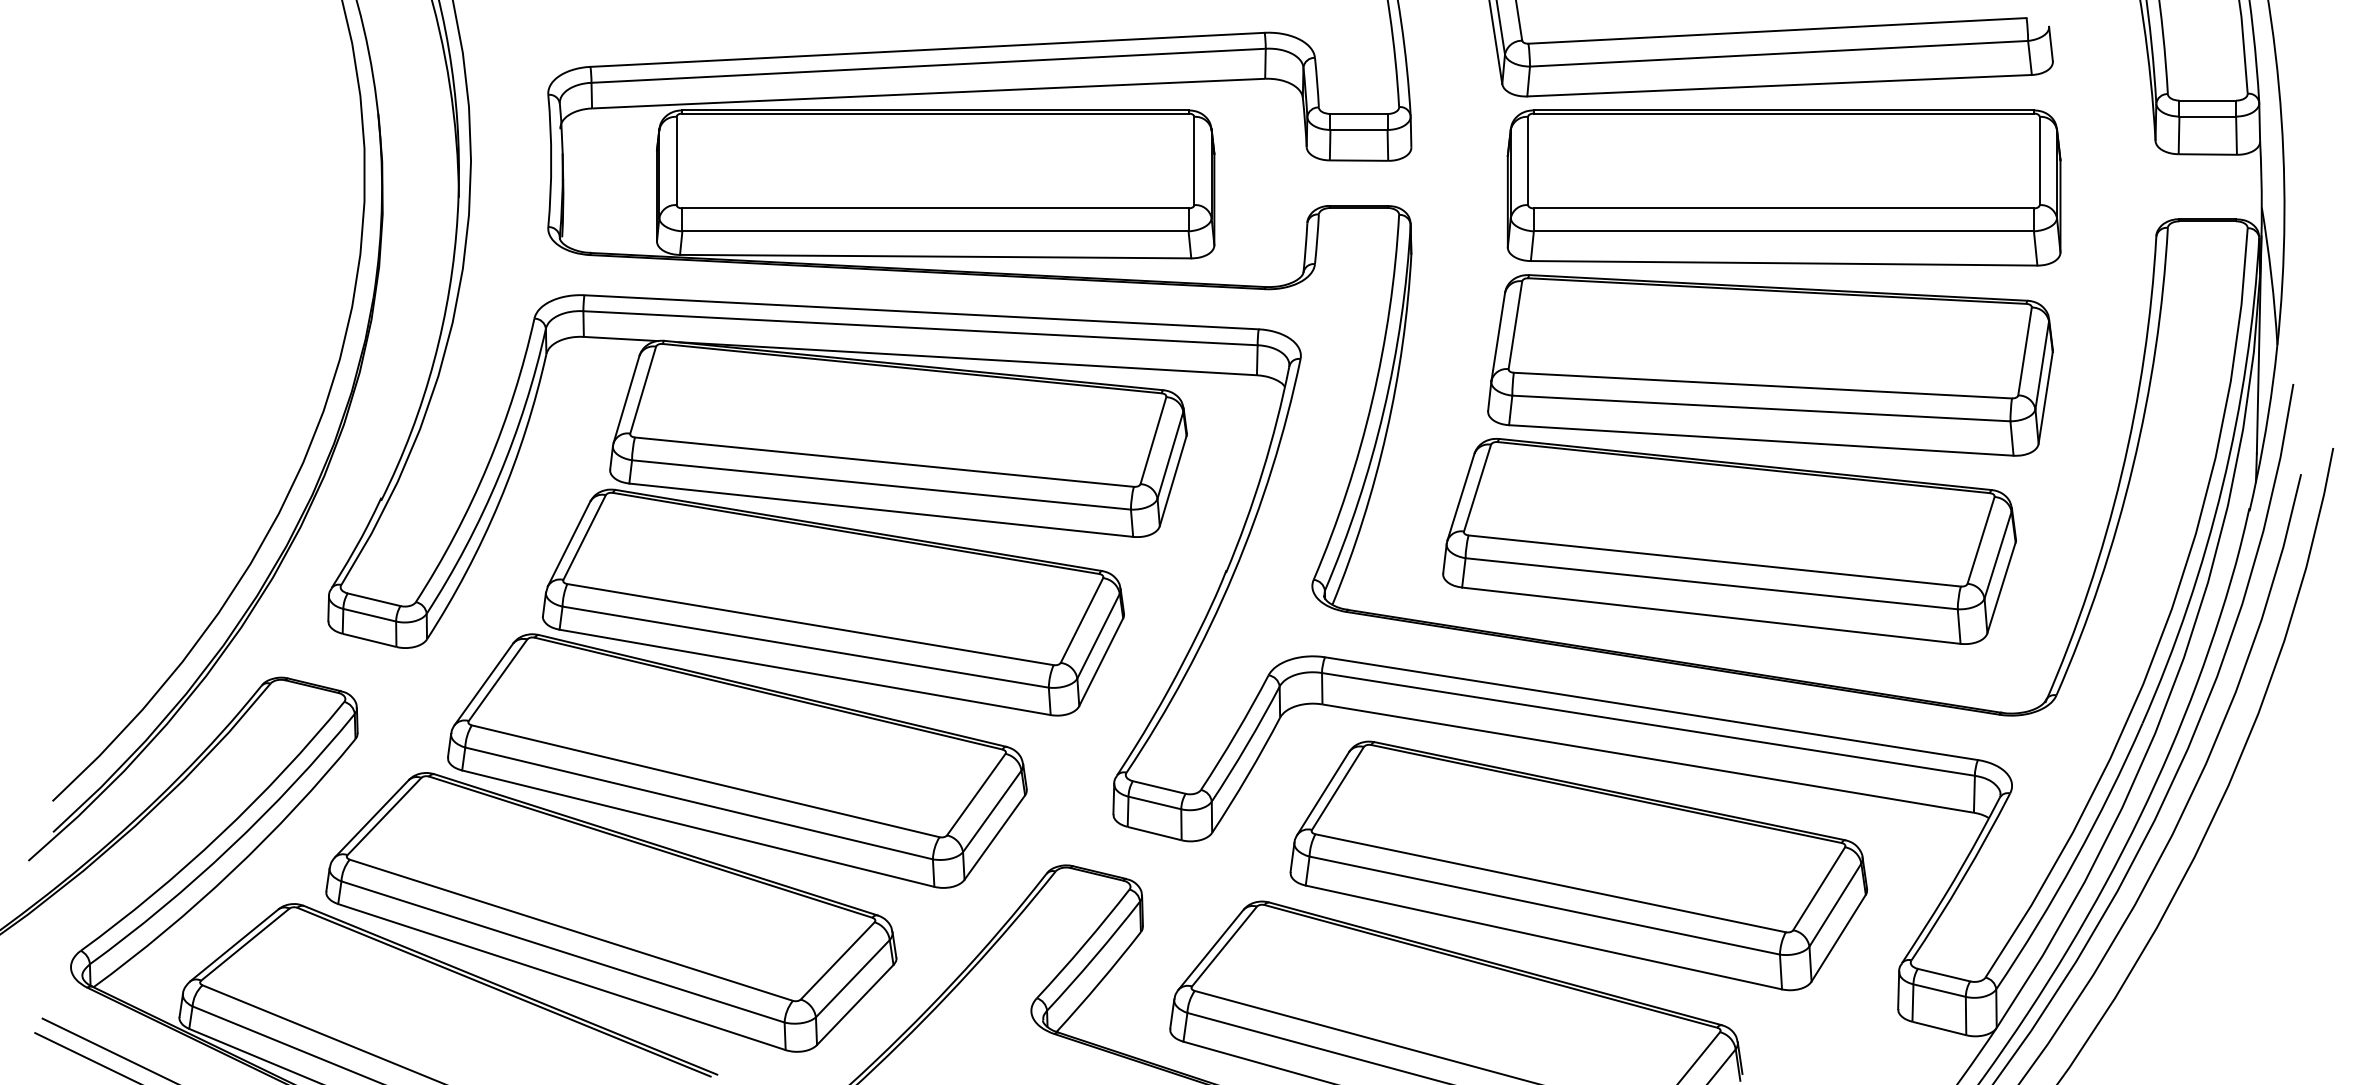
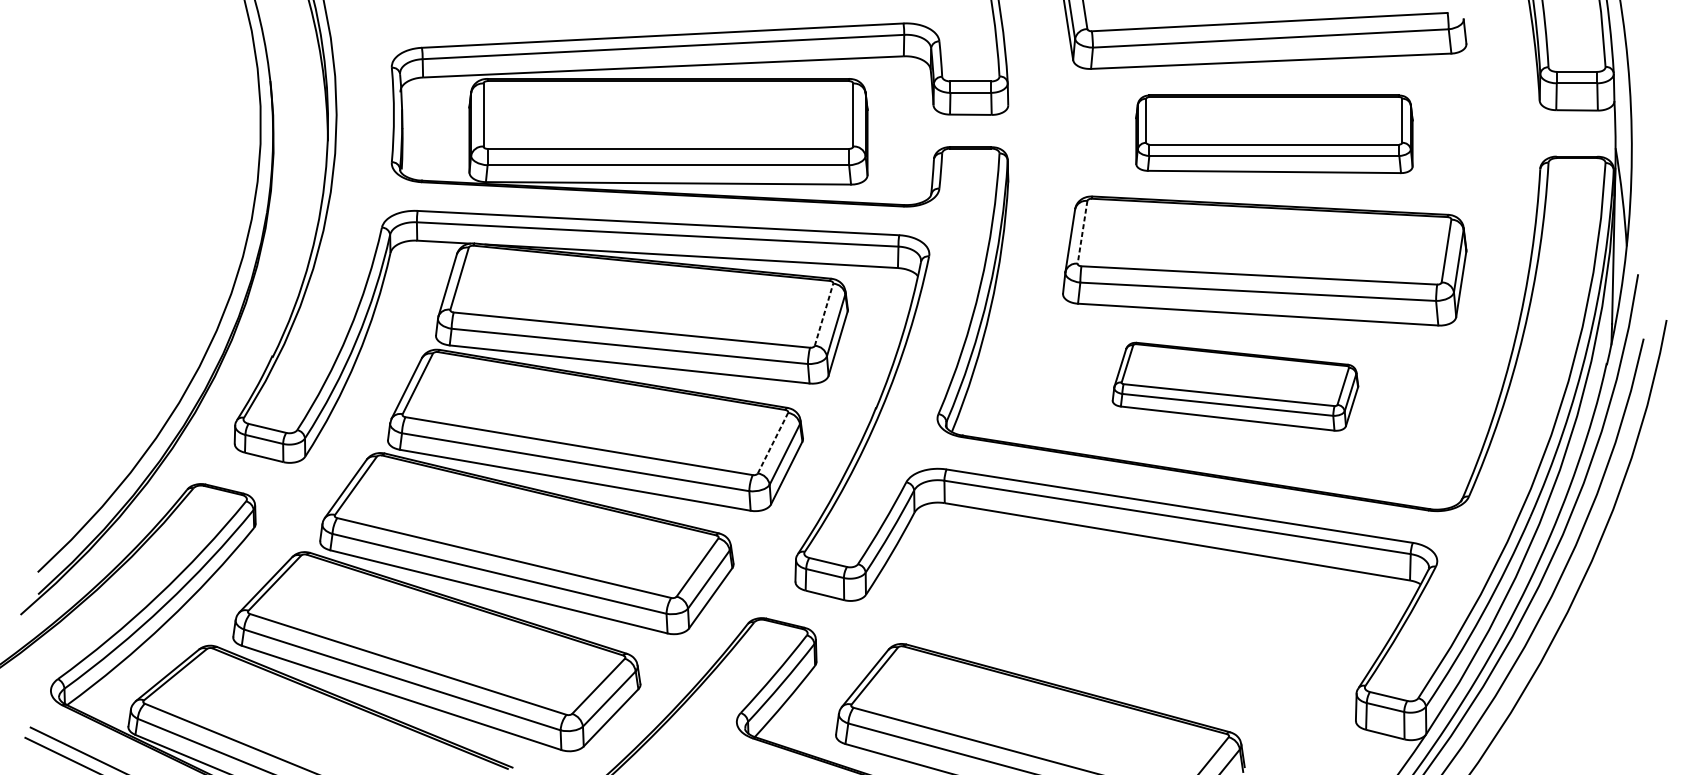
part: (1783, 187) -> (1274, 133), size x0.7
line: (1515, 325) -> (1082, 232), solid -> dashed
line: (1153, 440) -> (824, 314), solid -> dashed
part: (1729, 541) -> (1235, 386), size x0.6
line: (1082, 620) -> (773, 443), solid -> dashed
part: (1578, 865) -> (1127, 618), removed

